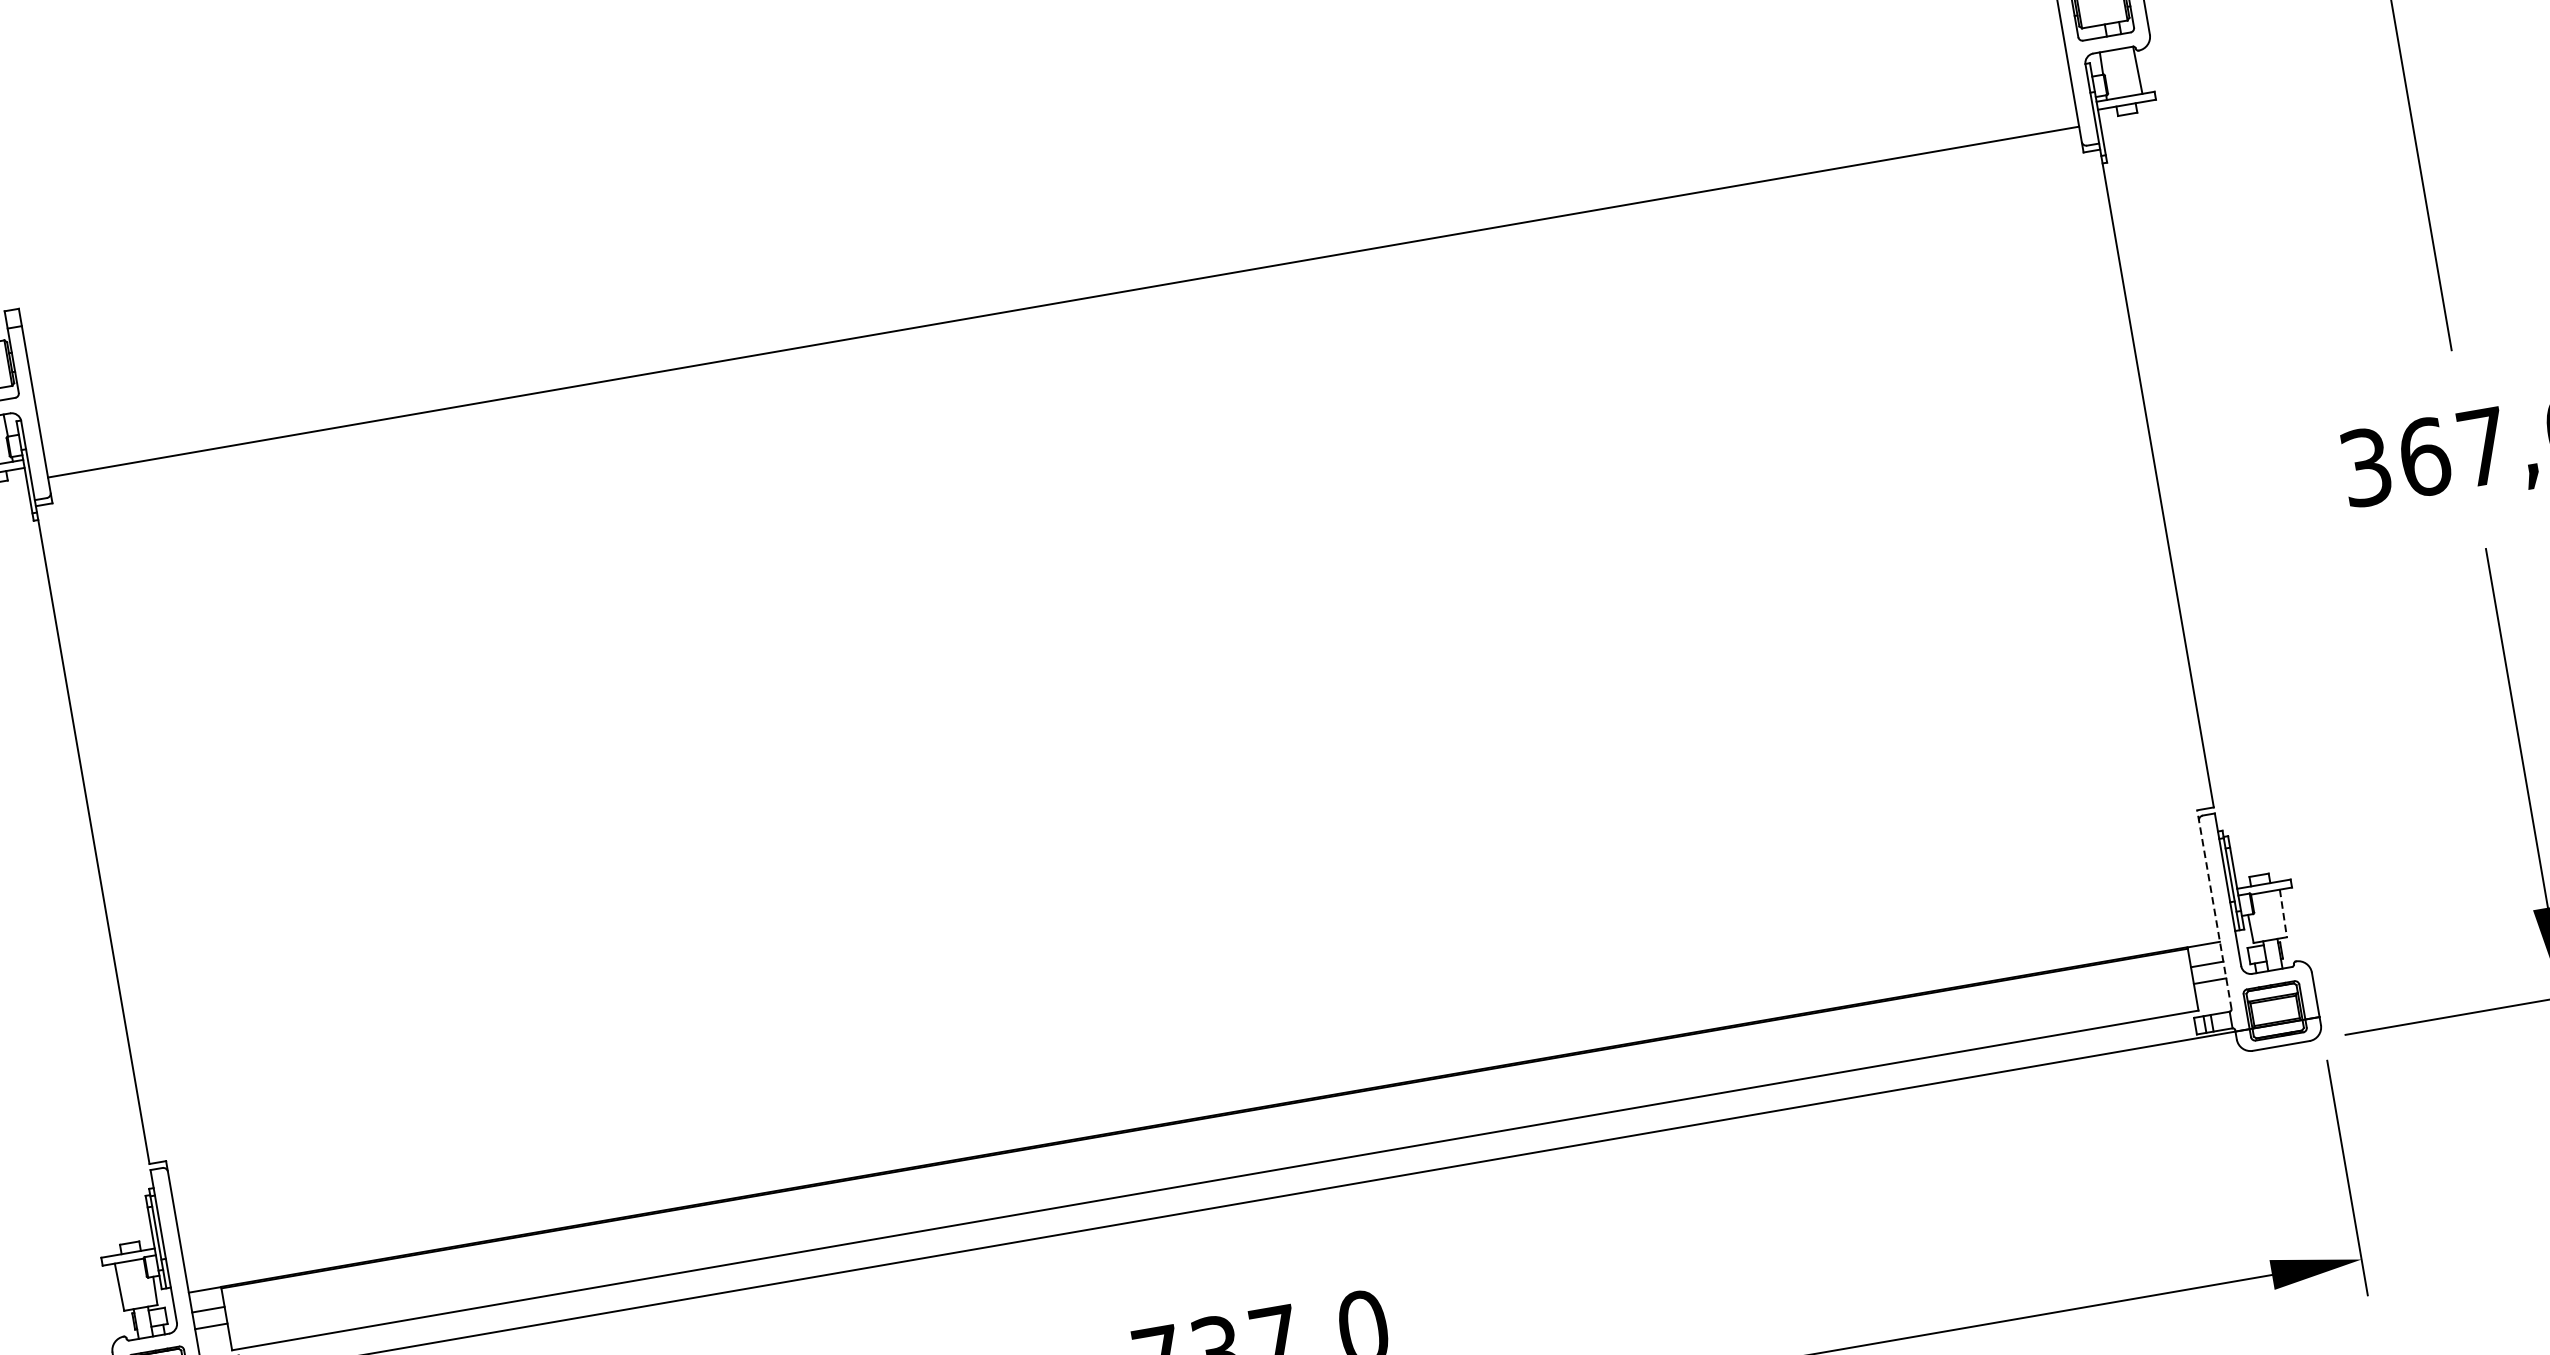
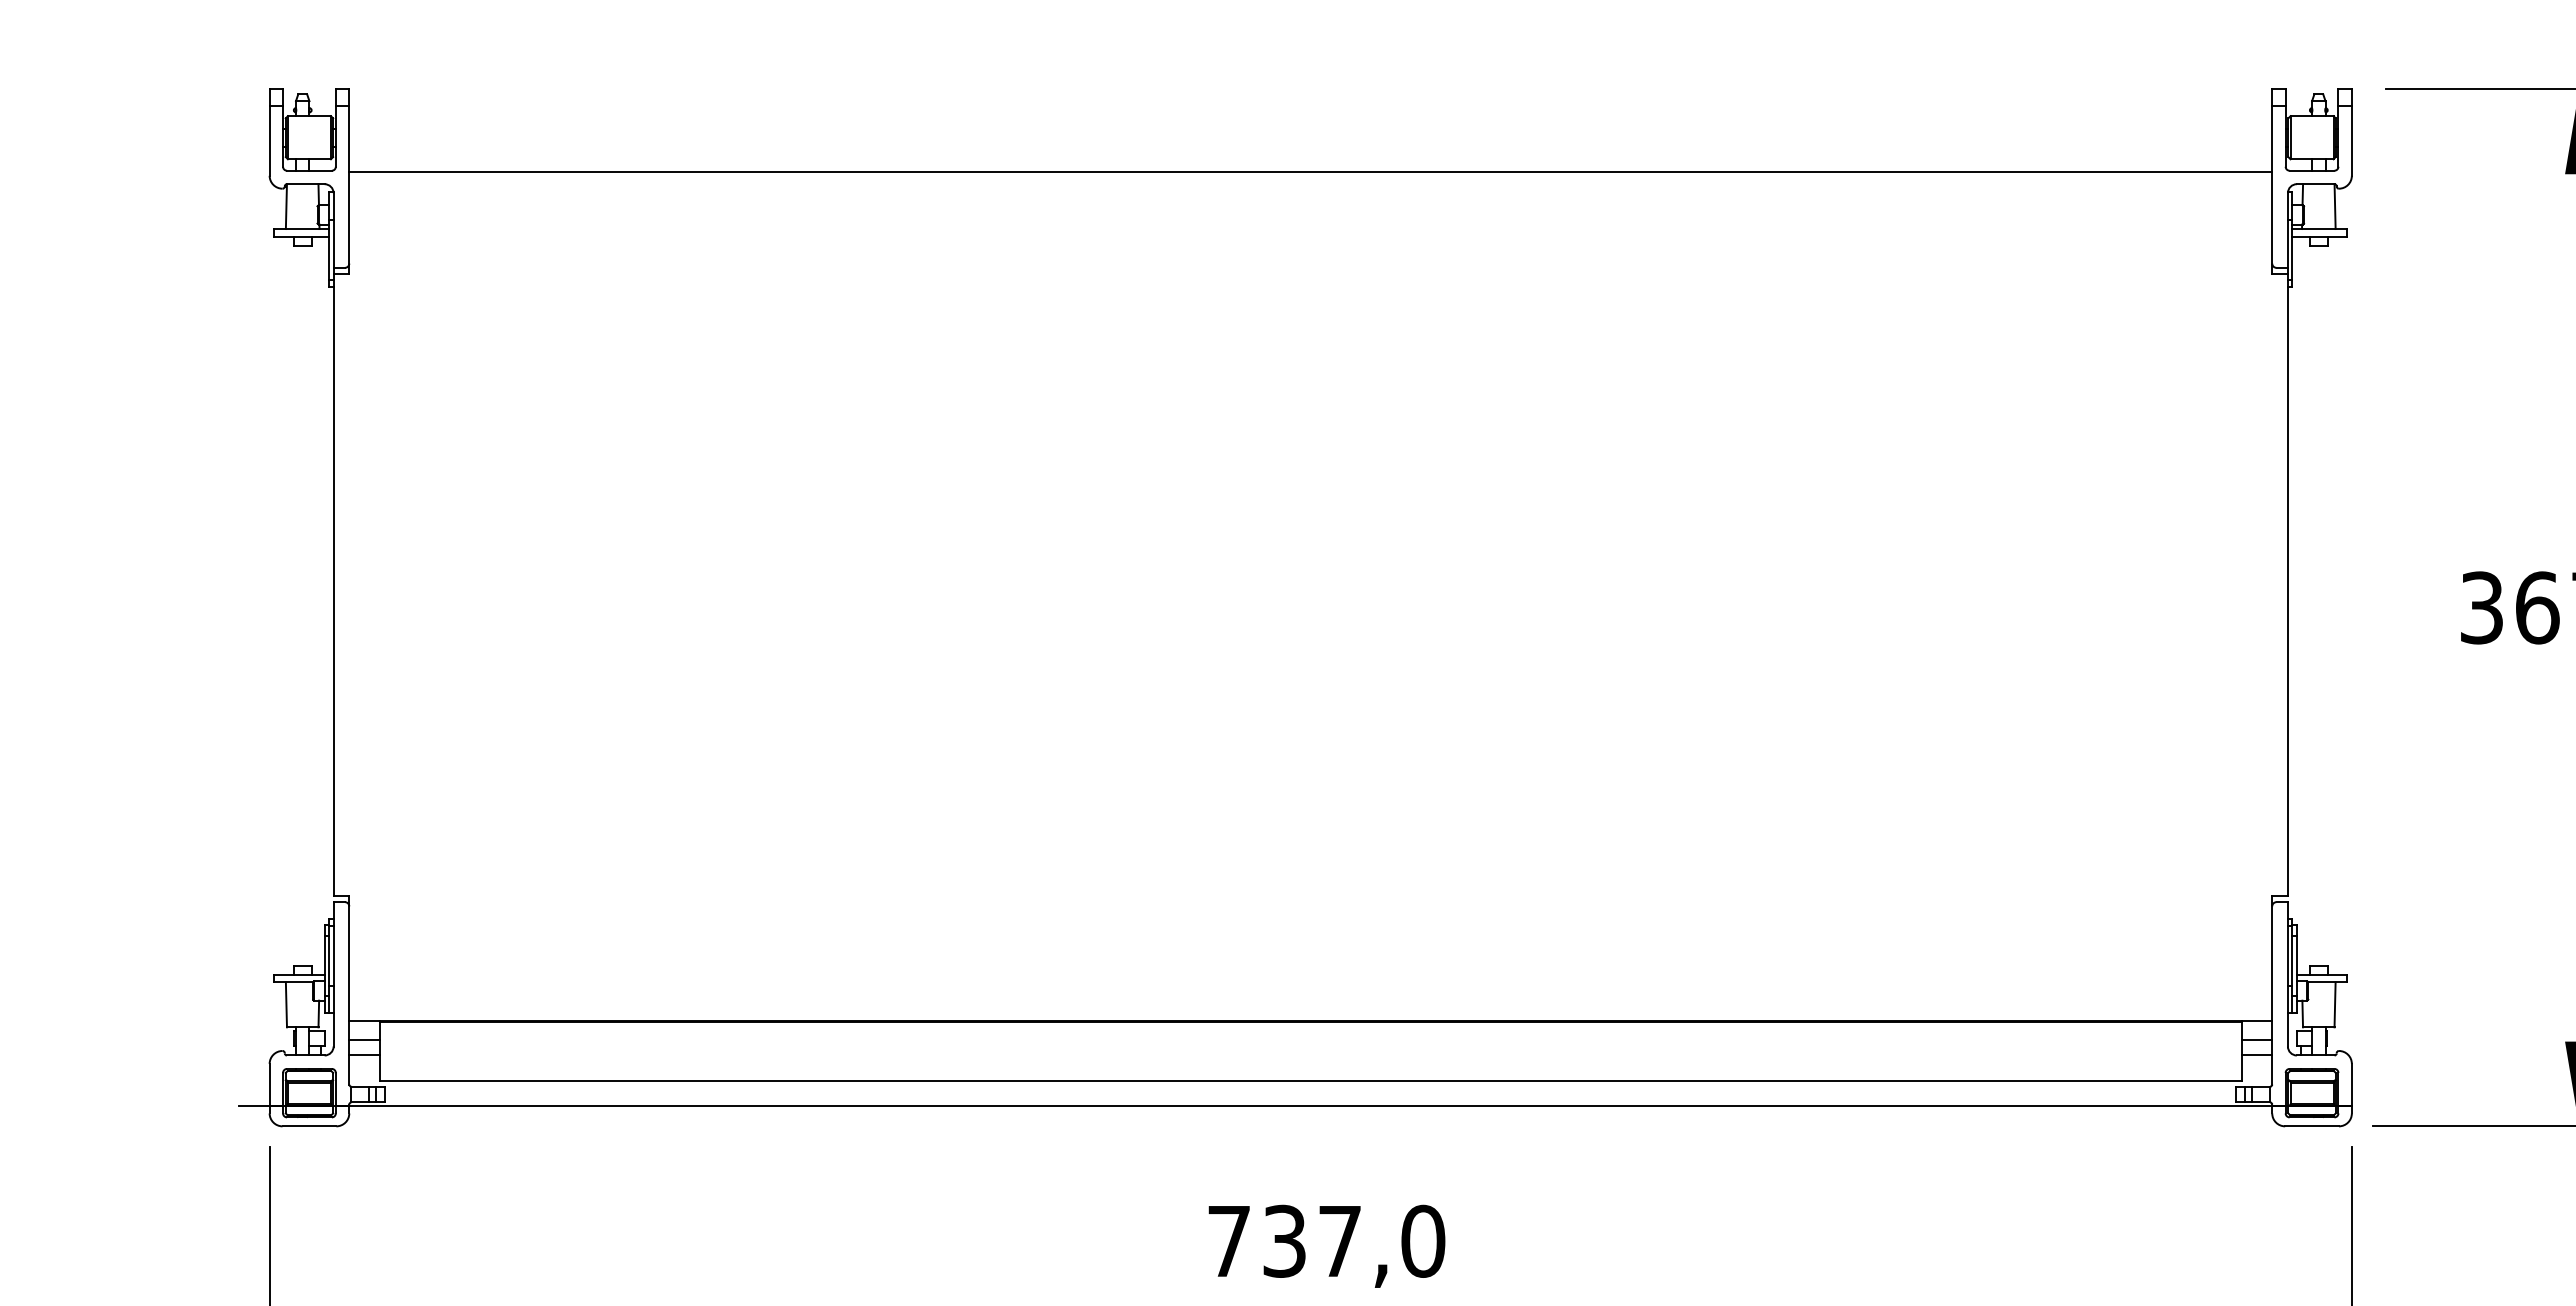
line: (1063, 302) -> (1310, 172), moved
line: (2214, 908) -> (2272, 989), dashed -> solid
line: (2283, 914) -> (2335, 1005), dashed -> solid

